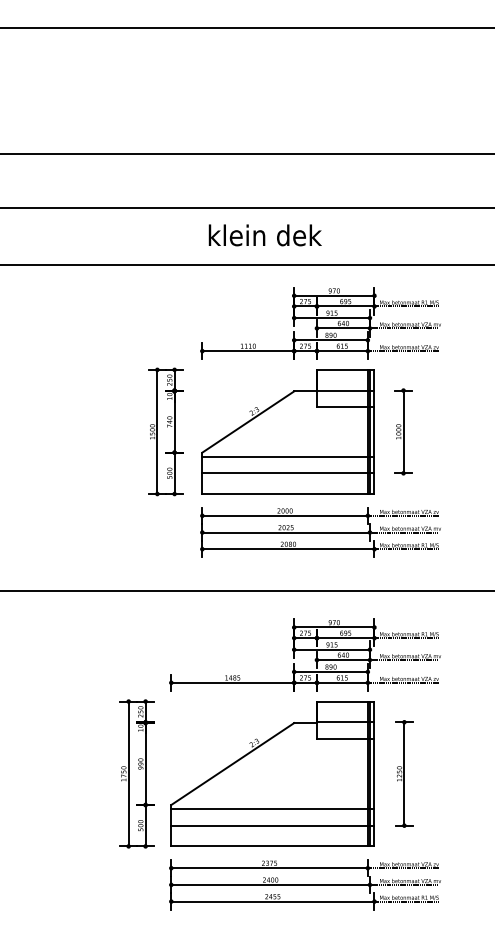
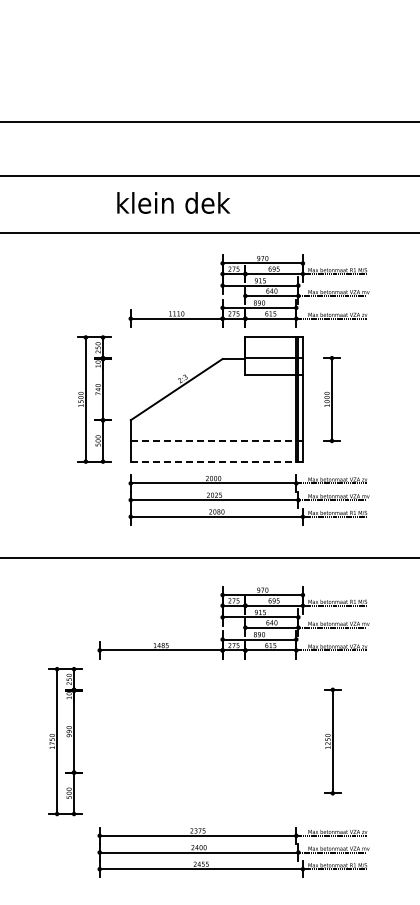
text: (264, 235) -> (172, 203), moved
line: (288, 456) -> (216, 424), removed
line: (287, 473) -> (215, 441), solid -> dashed
line: (287, 494) -> (215, 462), solid -> dashed
part: (272, 773) -> (200, 741), removed

